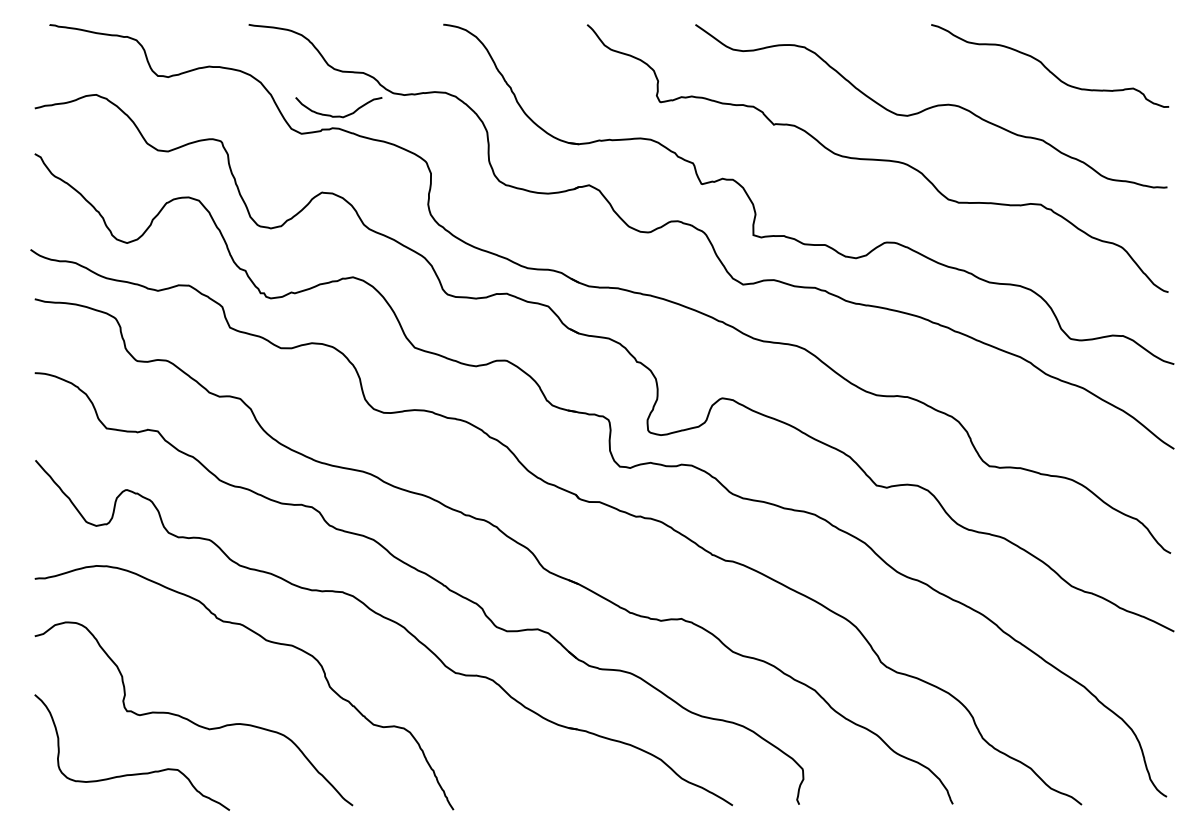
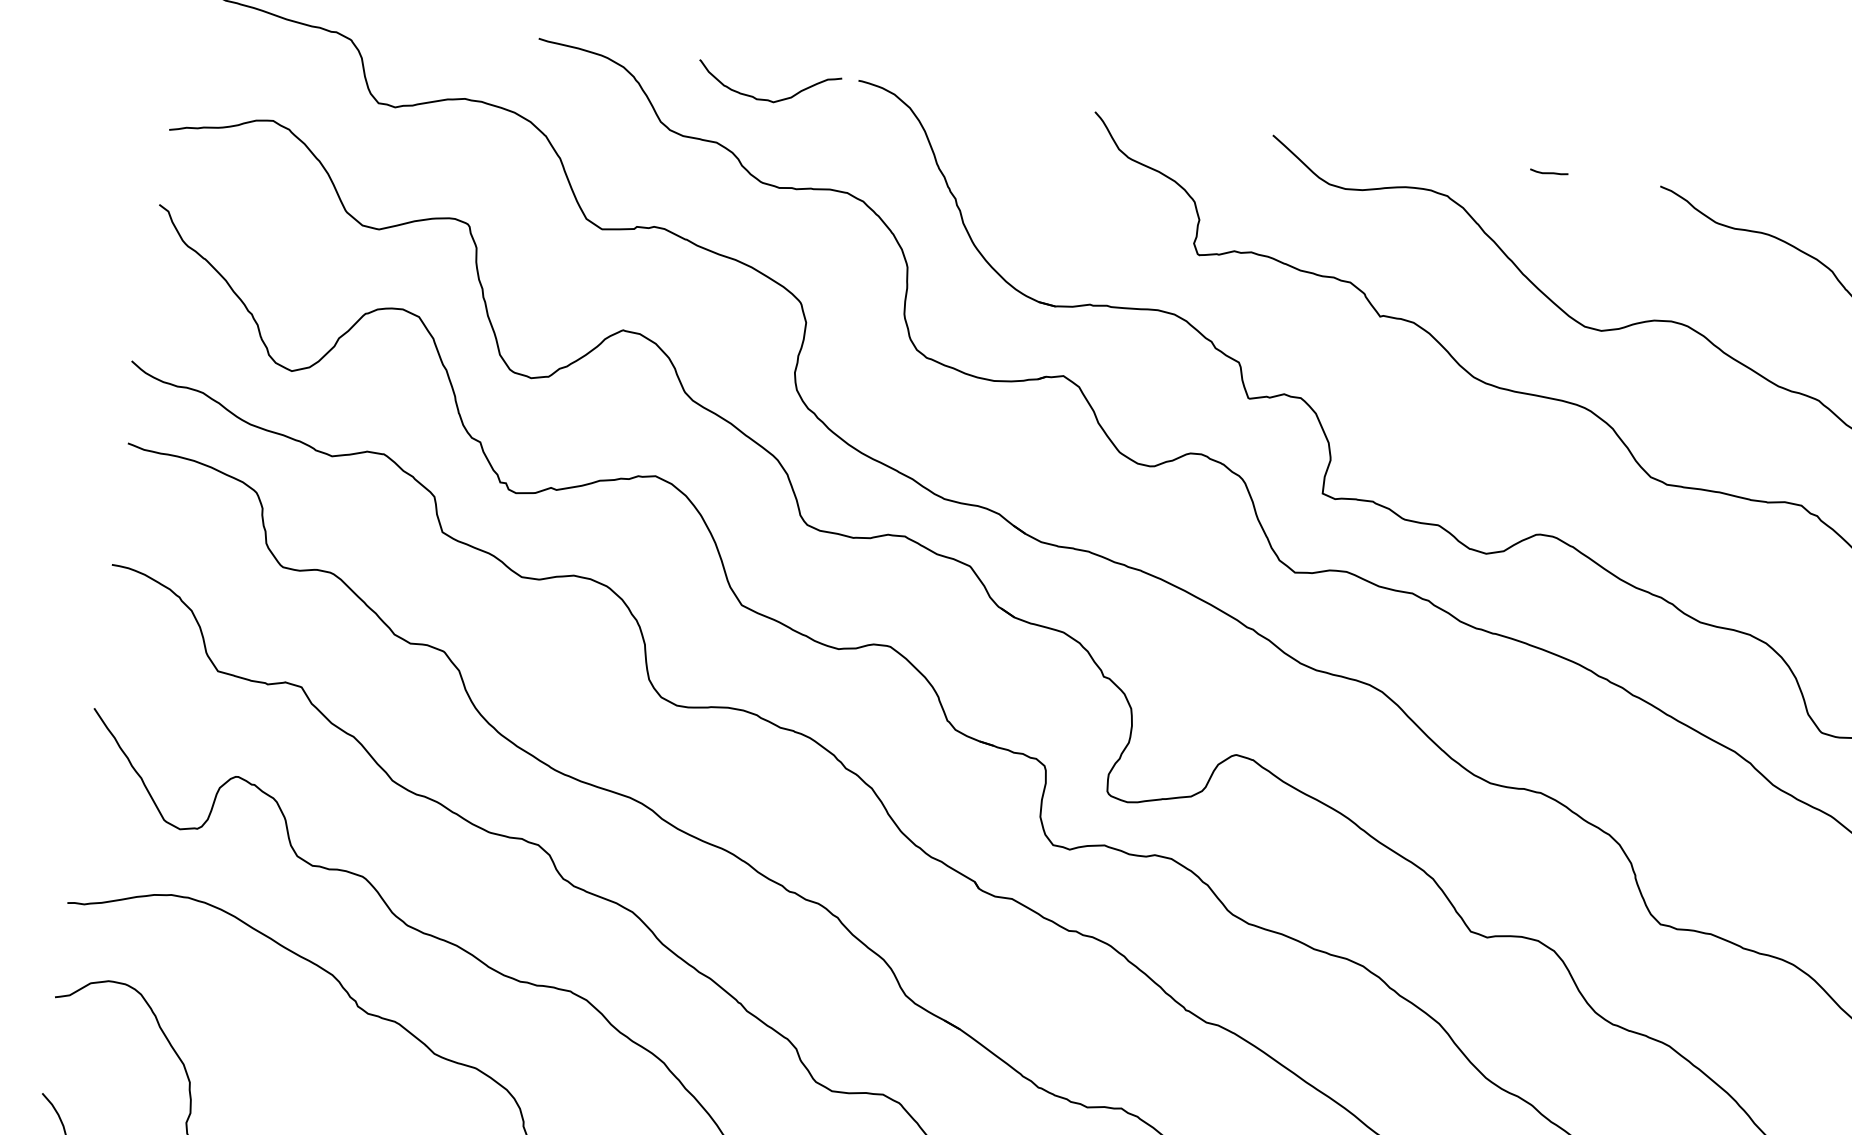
line: (863, 25) -> (1548, 172), added
curve: (338, 115) -> (766, 98), moved

